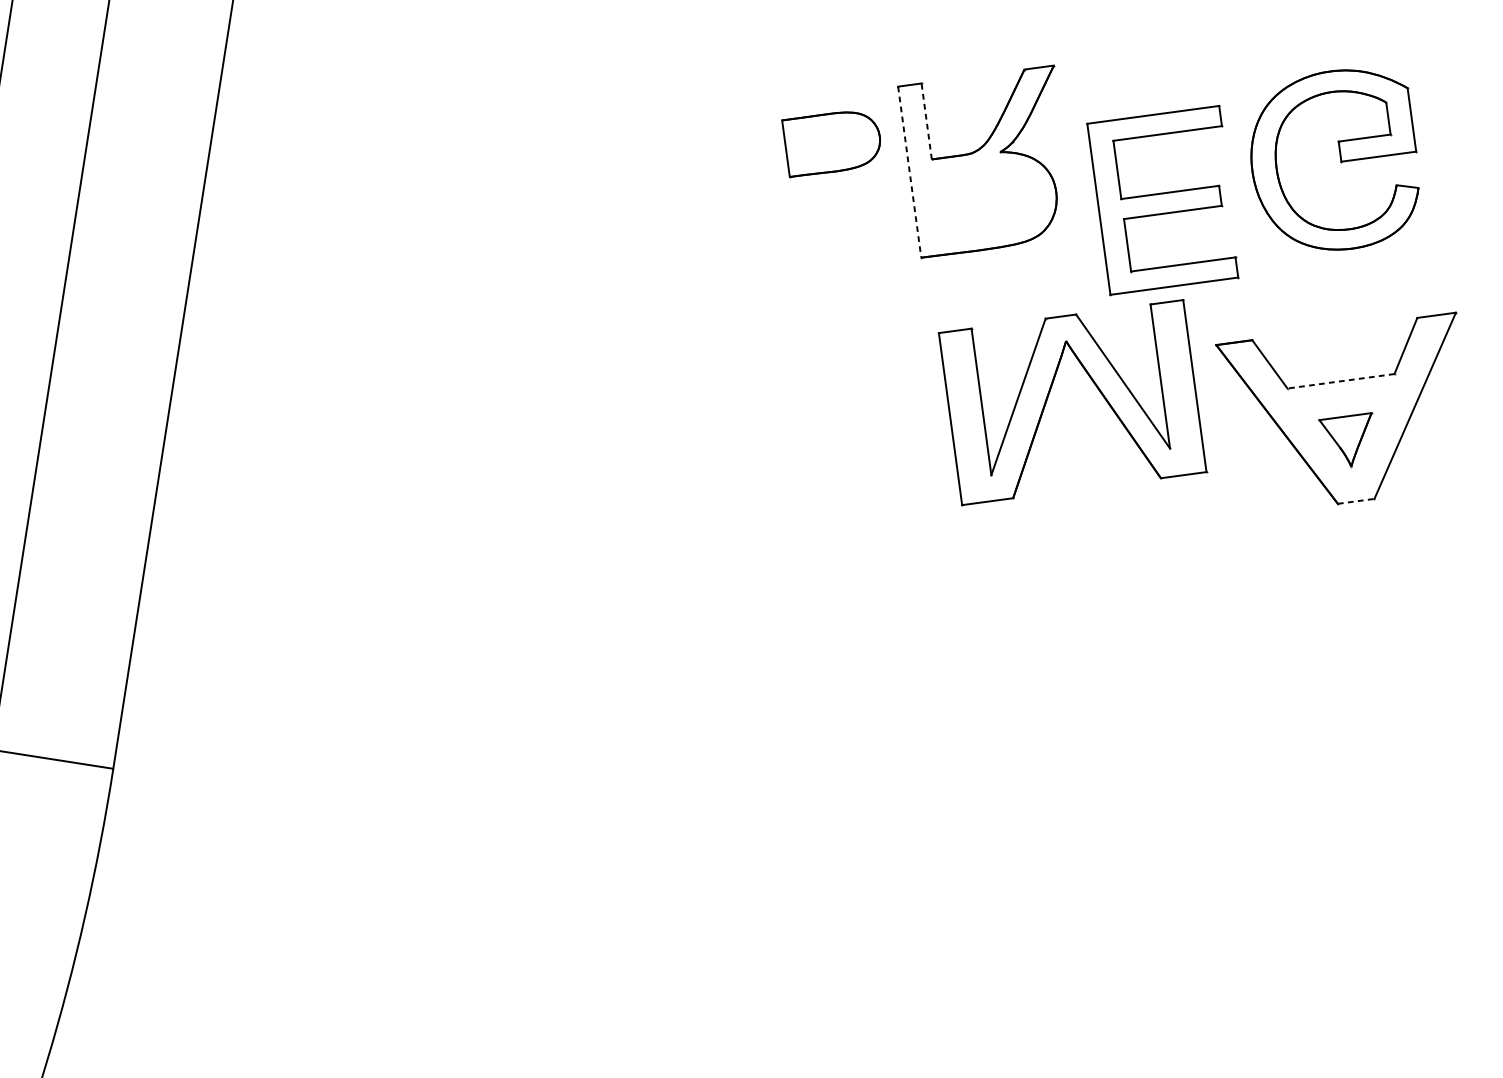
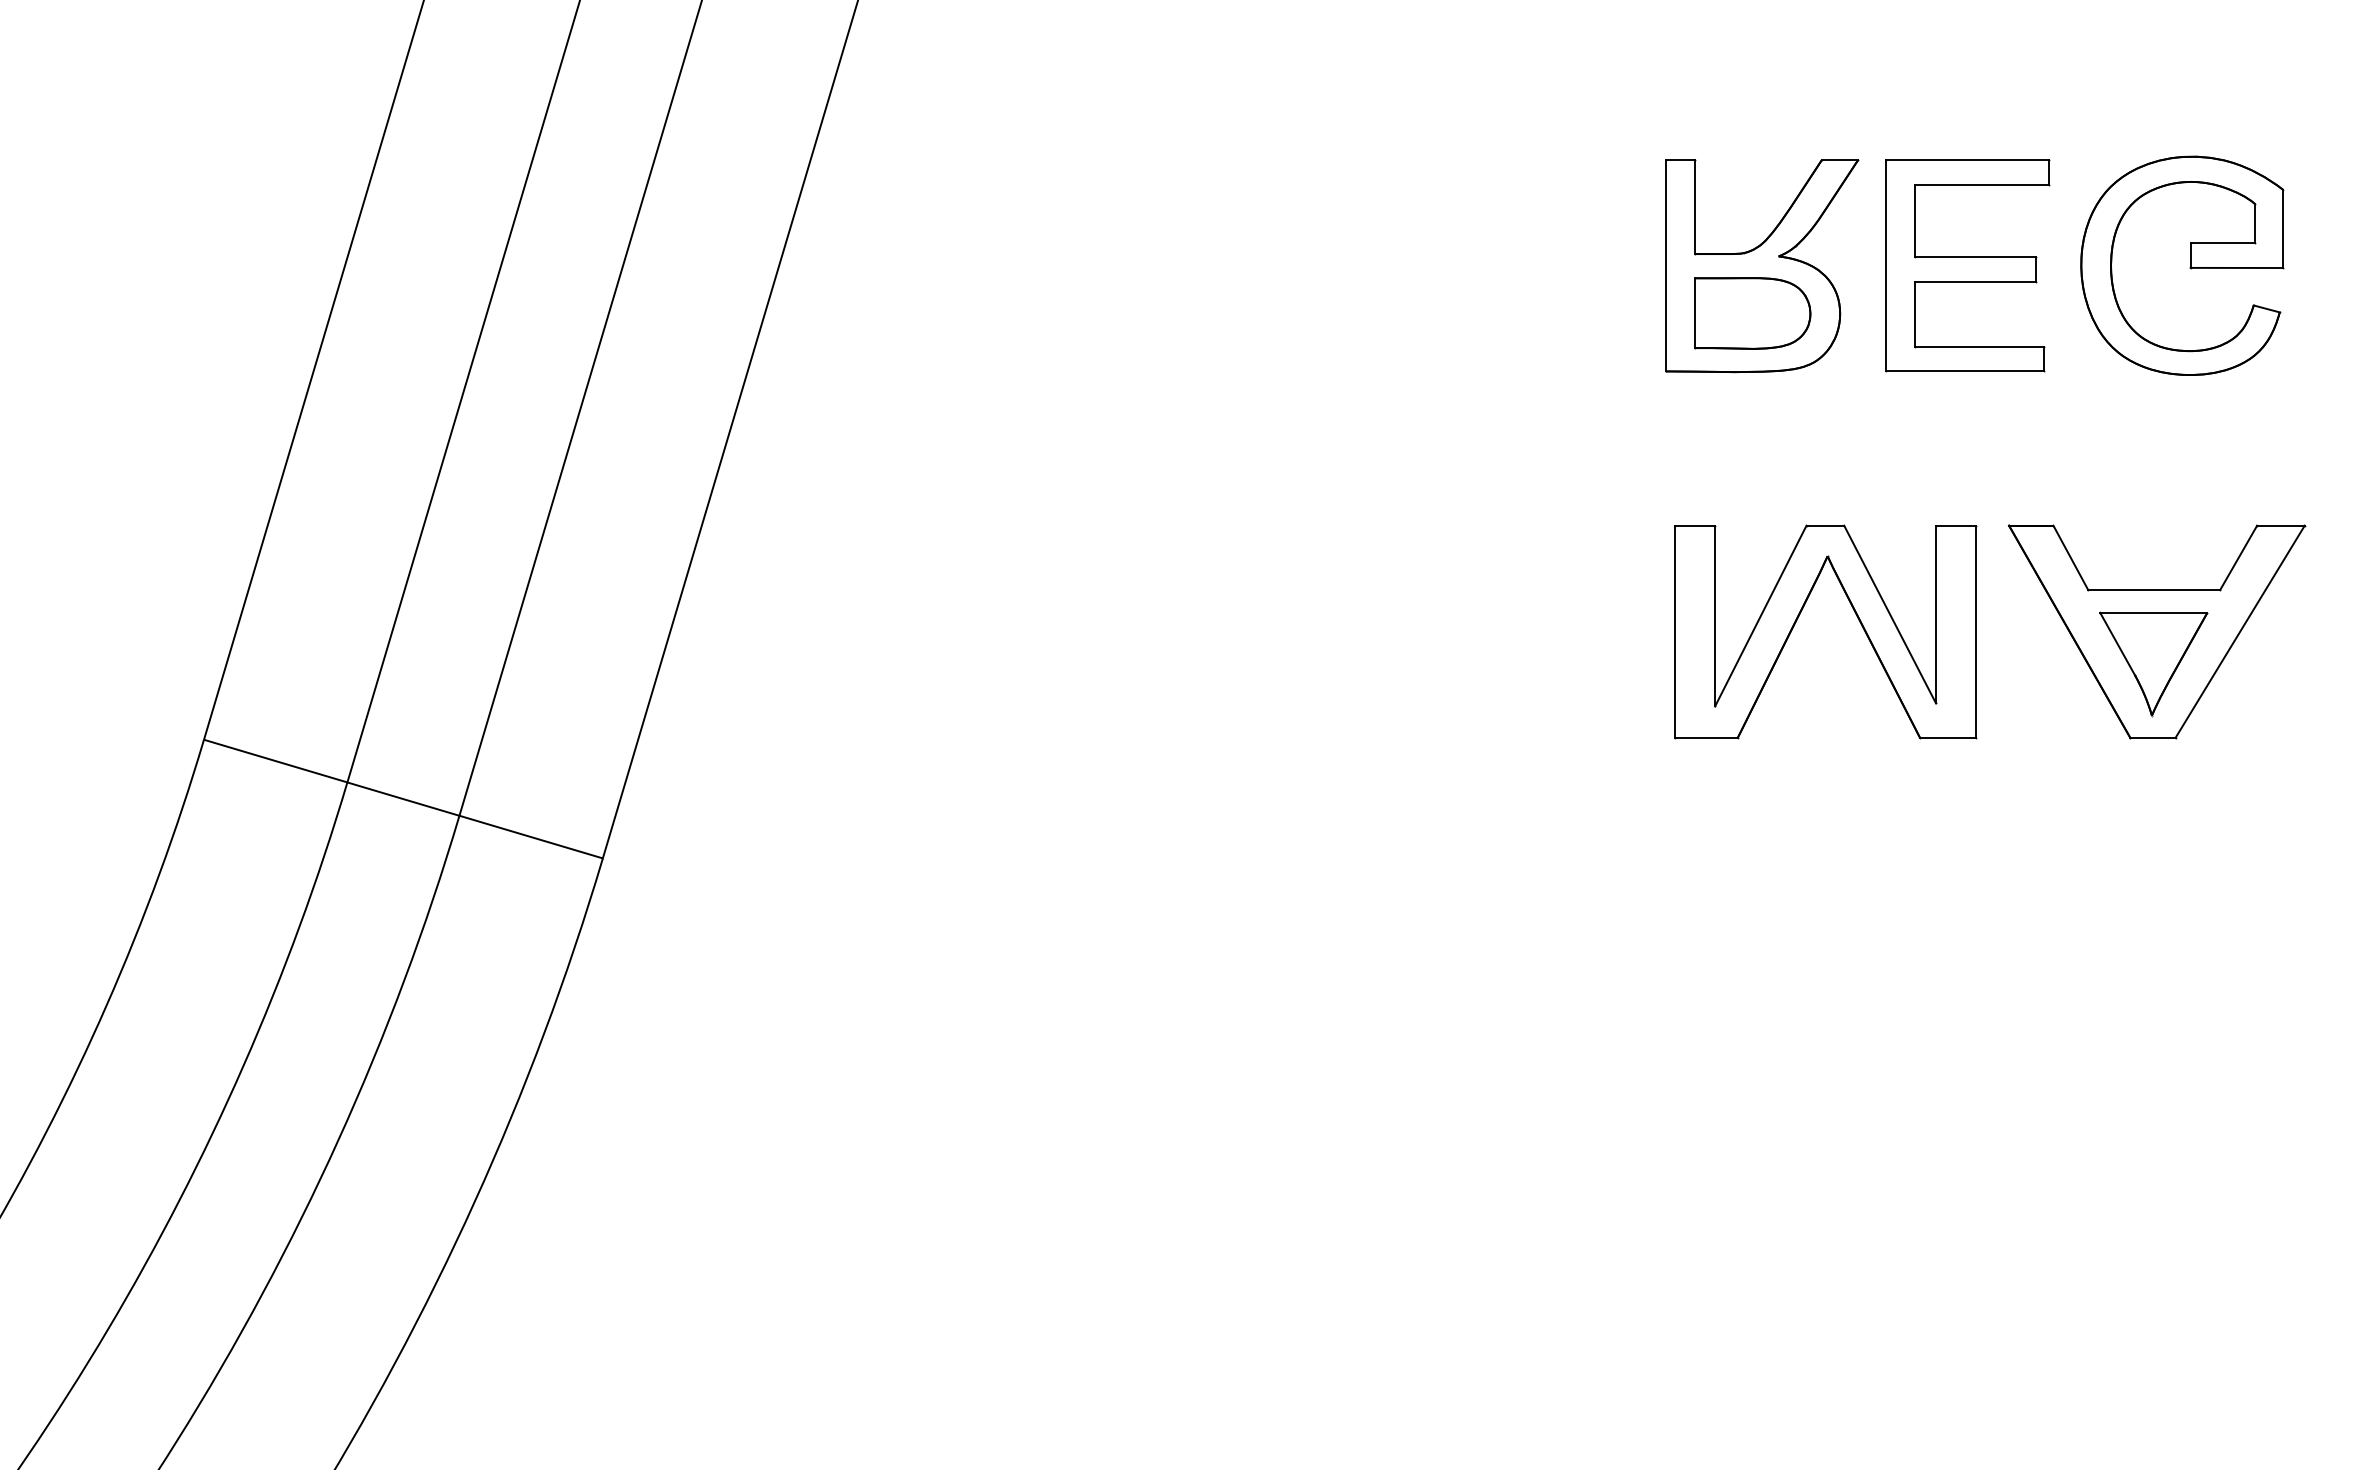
line: (926, 121) -> (1694, 207), dashed -> solid
part: (832, 142) -> (1752, 313), moved
part: (1340, 161) -> (2189, 267), moved
line: (909, 171) -> (1665, 265), dashed -> solid
part: (1164, 200) -> (1967, 265), moved
line: (1340, 381) -> (2153, 589), dashed -> solid
part: (1049, 394) -> (1798, 618), moved
part: (1348, 441) -> (2153, 664), size x1.67
line: (1355, 501) -> (2152, 737), dashed -> solid

